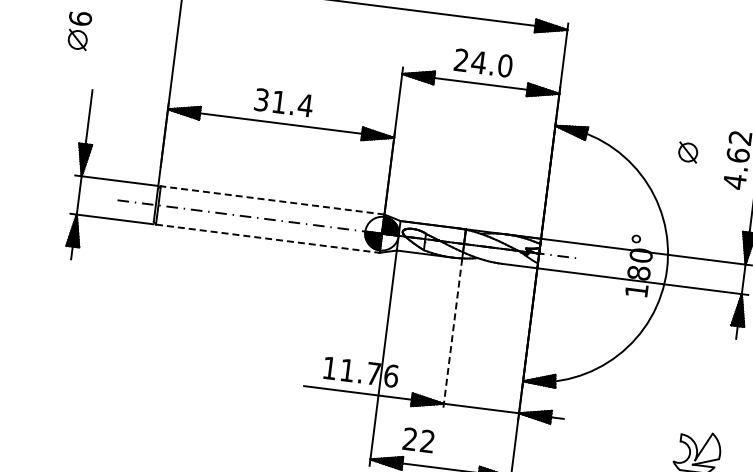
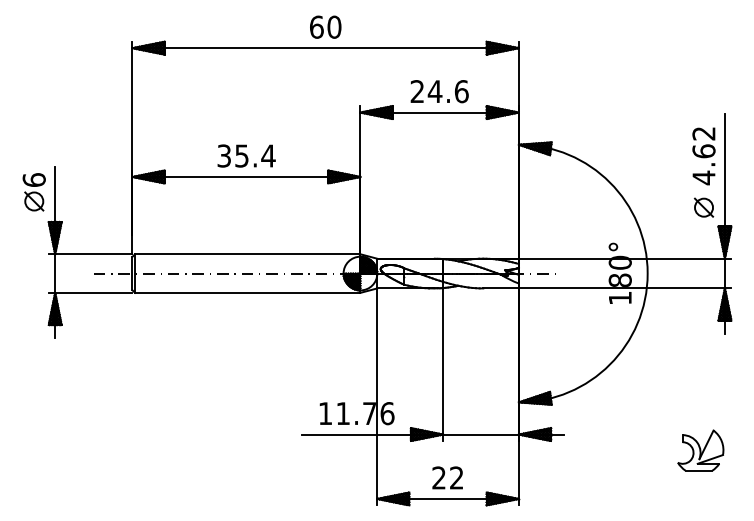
part: (78, 30) -> (33, 192), moved
text: (505, 65) -> (461, 91), 24.0 -> 24.6
text: (278, 101) -> (241, 155), 31.4 -> 35.4
part: (687, 152) -> (703, 207), moved
line: (272, 200) -> (247, 254), dashed -> solid
line: (267, 238) -> (247, 292), dashed -> solid
line: (452, 335) -> (443, 365), dashed -> solid
text: (418, 439) -> (447, 477), moved

